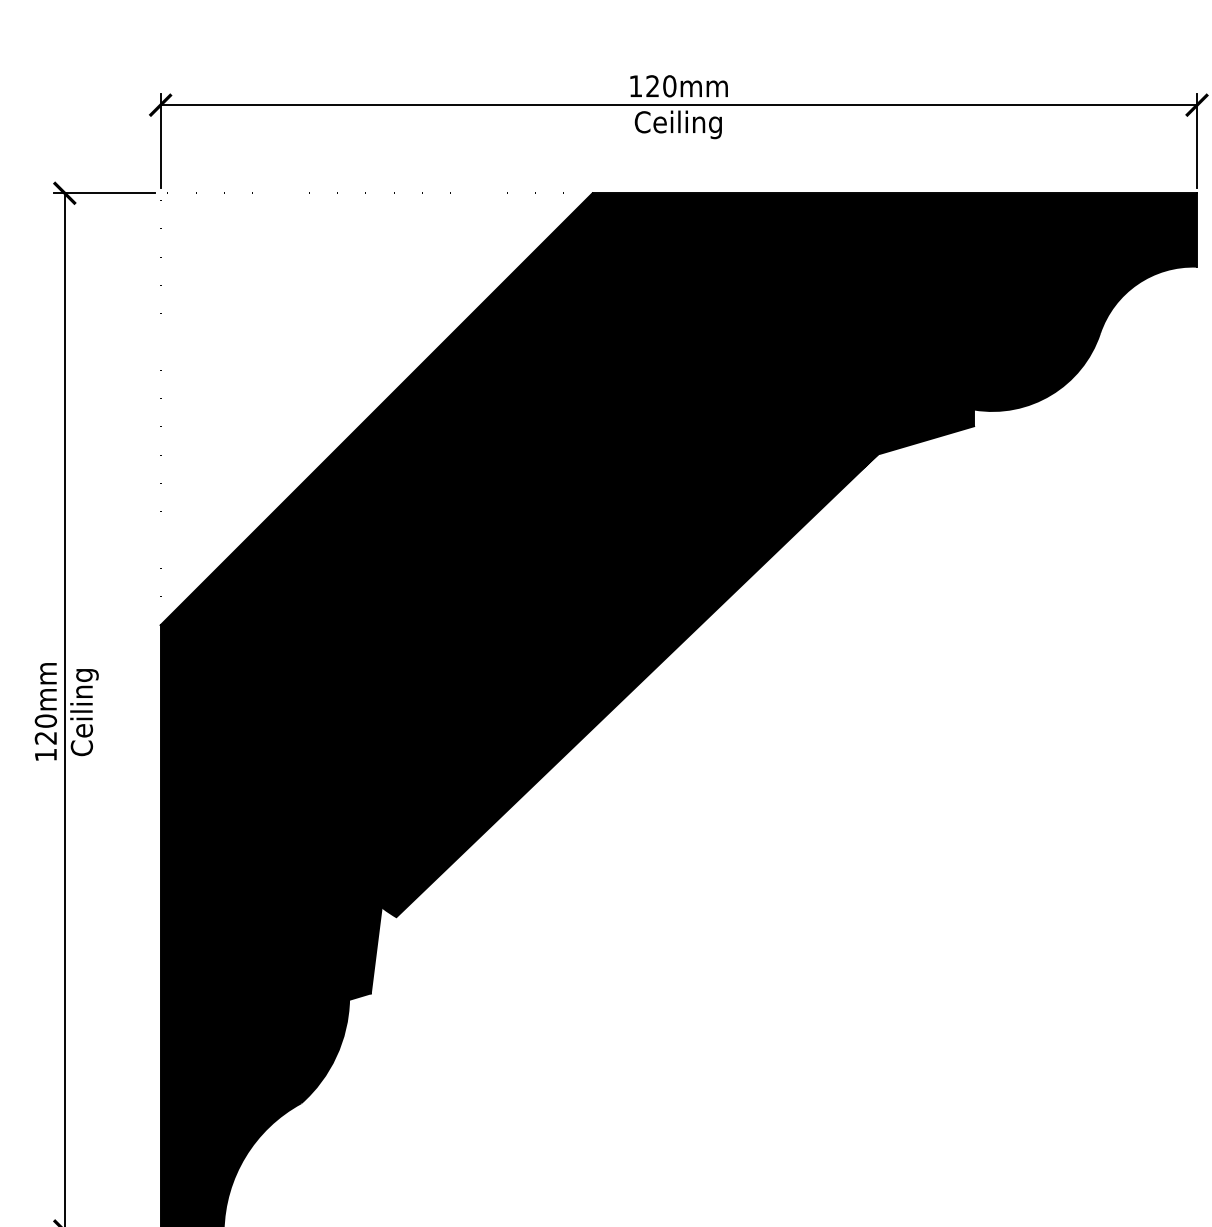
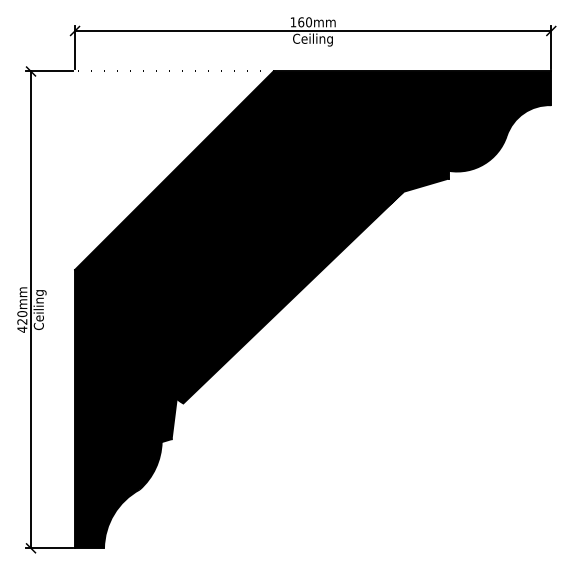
text: (653, 86) -> (301, 22), 120mm -> 160mm
text: (46, 754) -> (22, 329), 120mm -> 420mm

